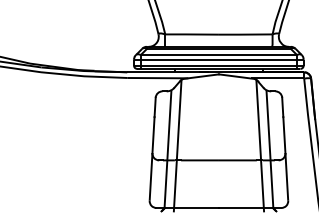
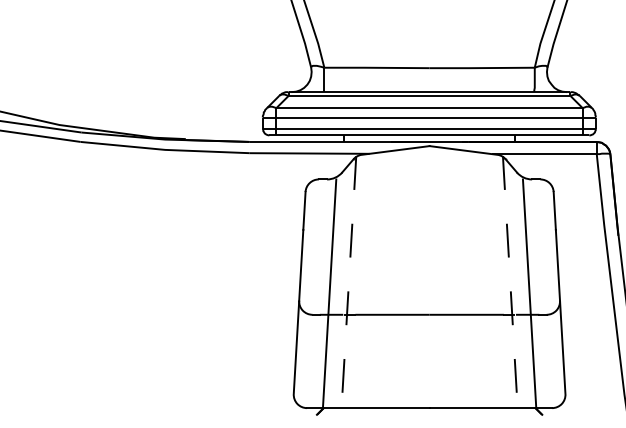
line: (177, 145) -> (348, 285), solid -> dashed
line: (260, 145) -> (511, 285), solid -> dashed

